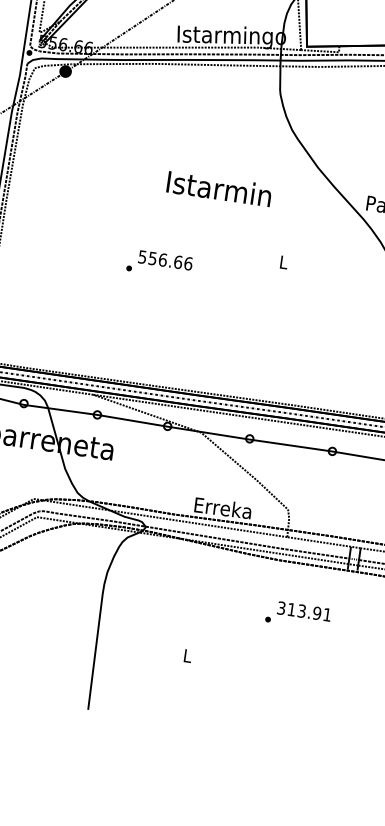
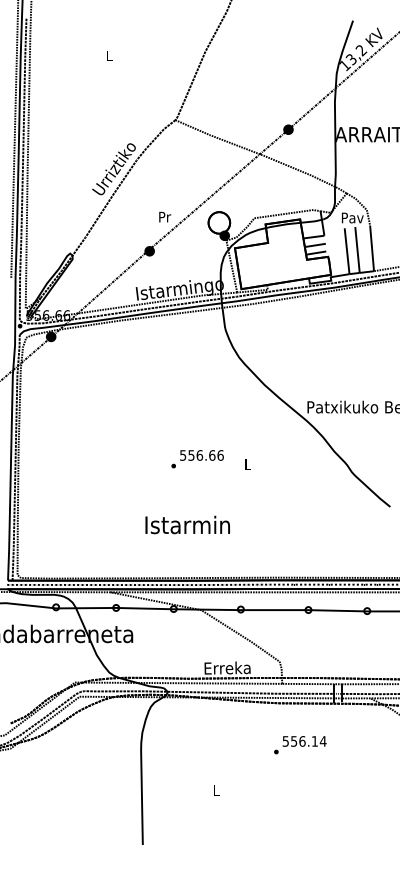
text: (219, 188) -> (187, 524), moved
text: (159, 264) -> (197, 459), moved
text: (304, 611) -> (304, 741), 313.91 -> 556.14

